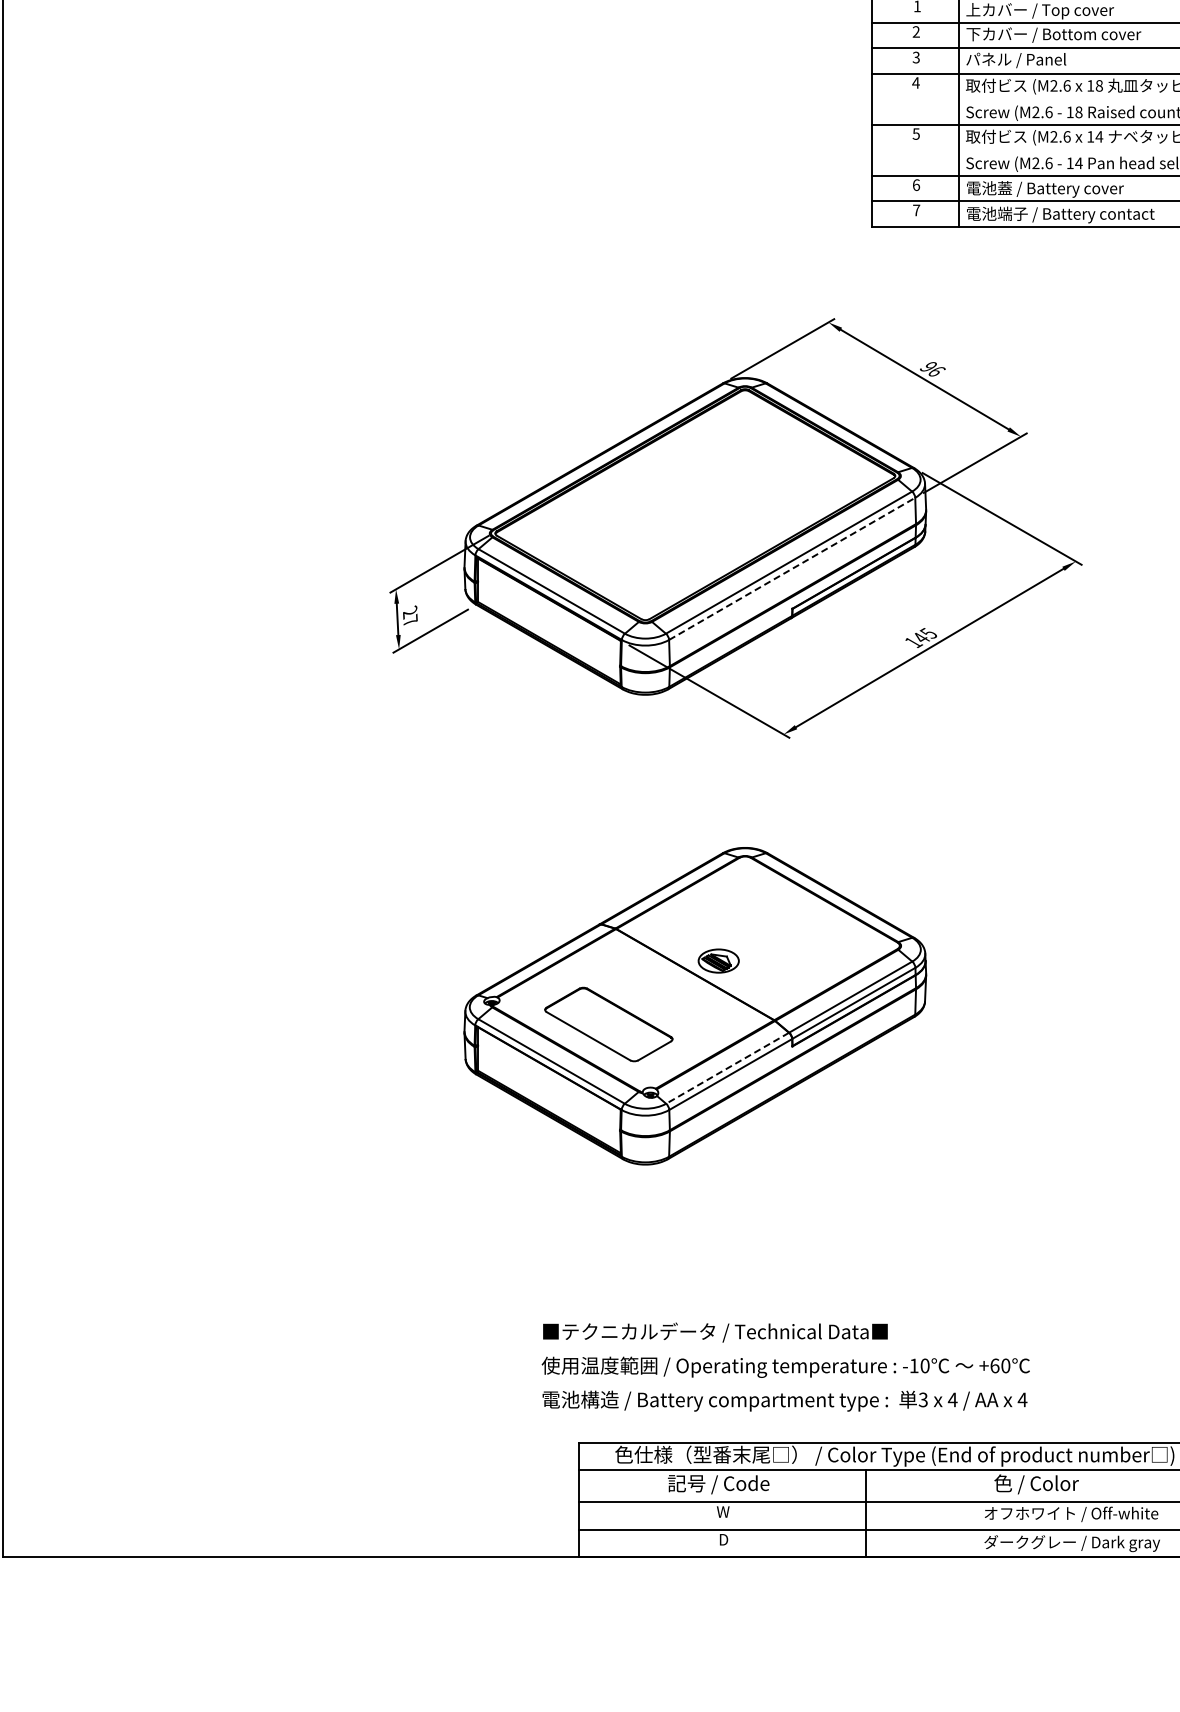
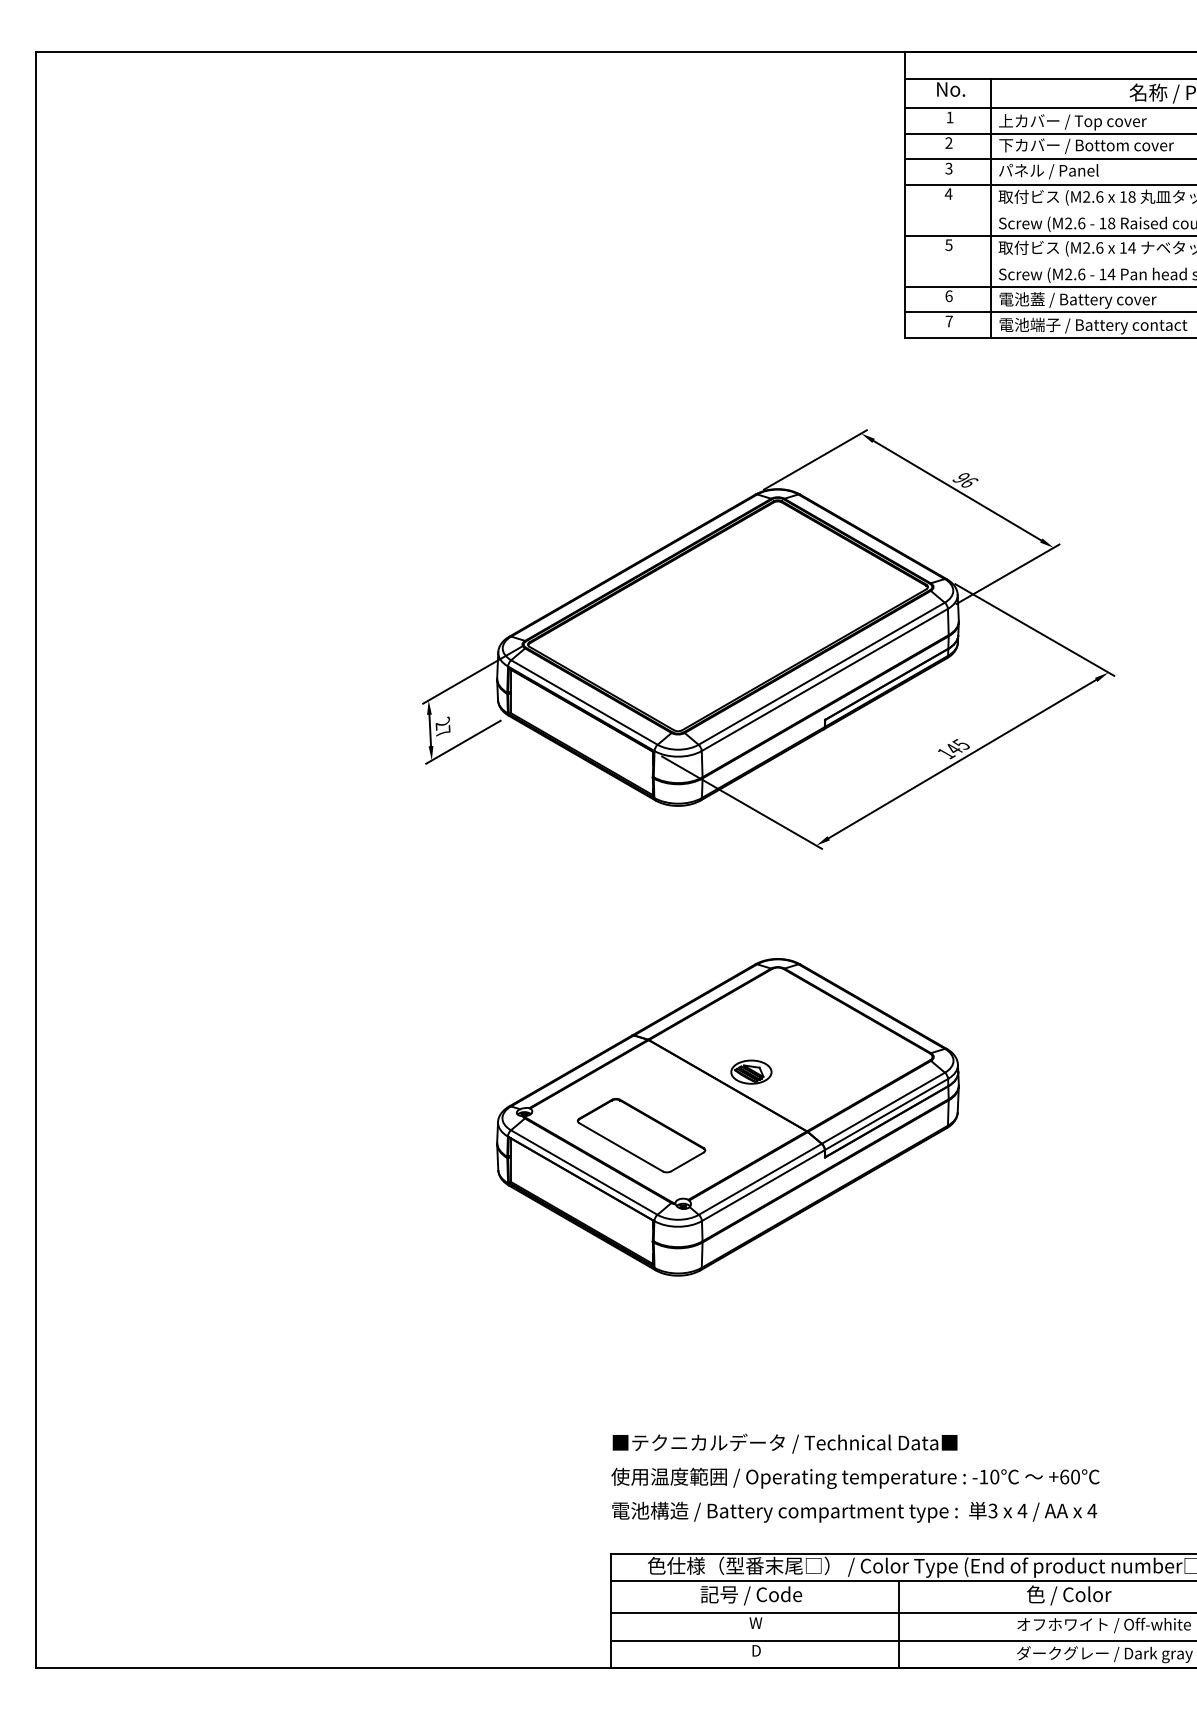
line: (792, 568) -> (825, 679), dashed -> solid
line: (727, 1068) -> (760, 1179), dashed -> solid
text: (785, 1366) -> (855, 1477), moved

